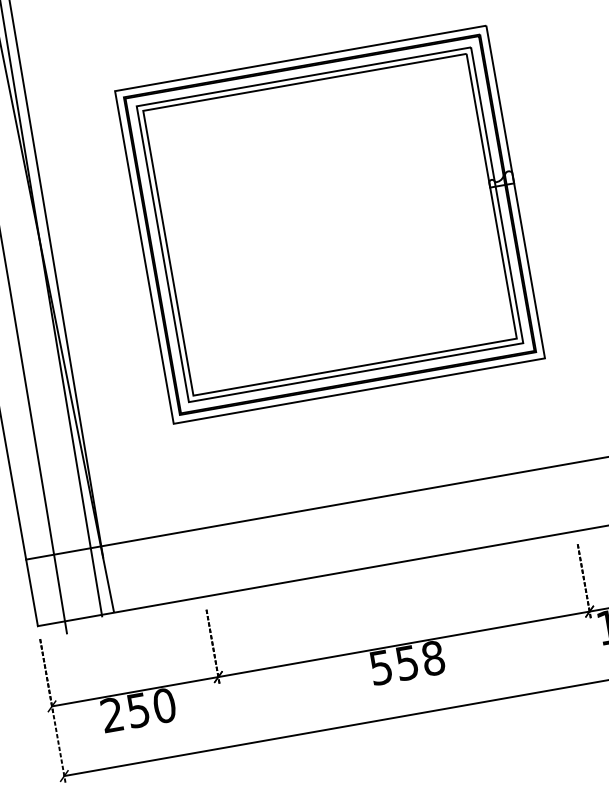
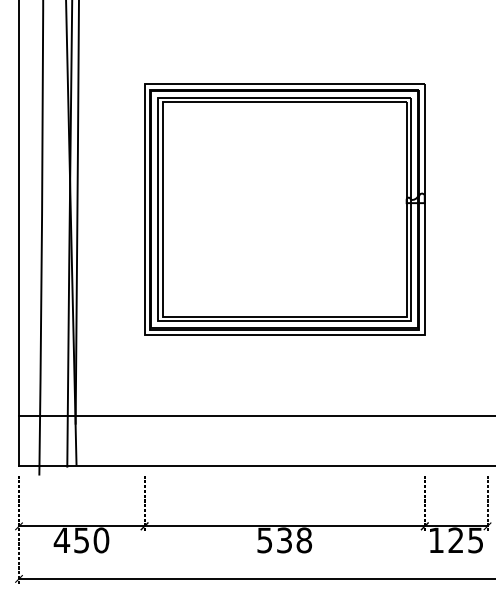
text: (406, 661) -> (284, 539), 558 -> 538
text: (111, 713) -> (61, 539), 250 -> 450

